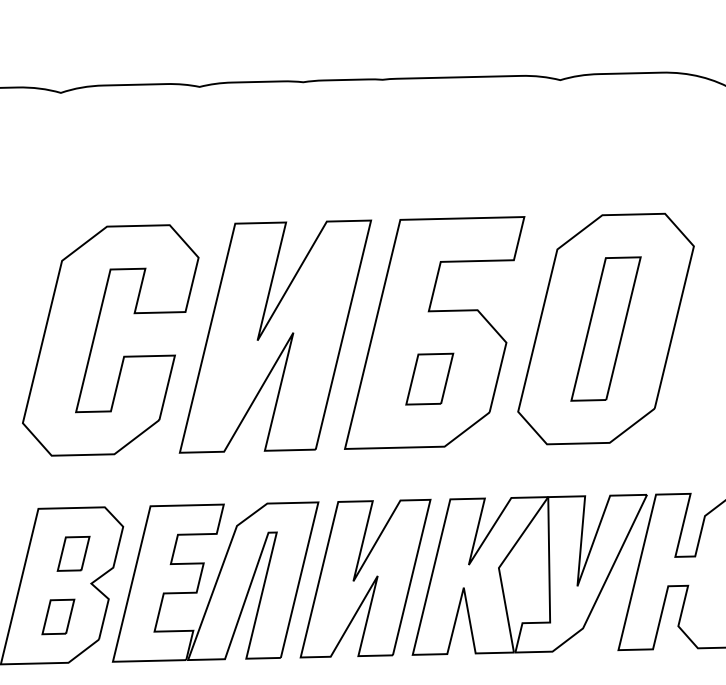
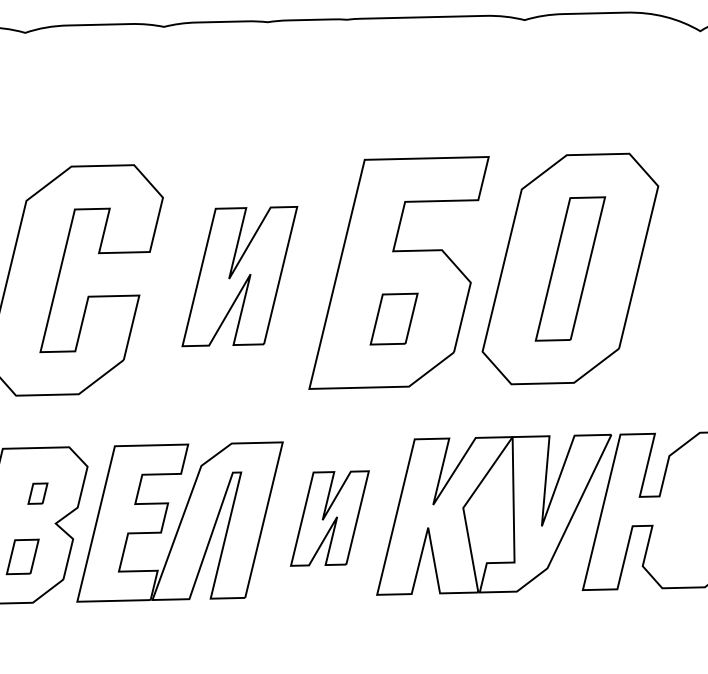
part: (275, 336) -> (239, 276), size x0.6
part: (73, 553) -> (37, 493), size x0.6
part: (365, 578) -> (329, 518), size x0.6

